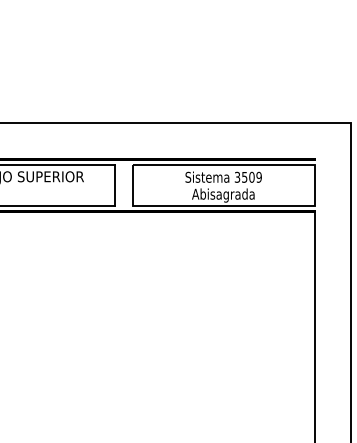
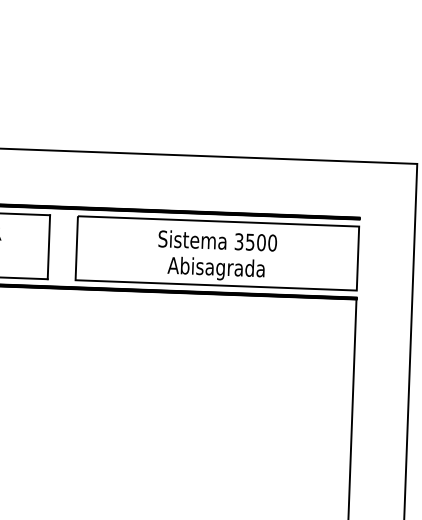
text: (258, 177) -> (271, 243), 3509 -> 3500

